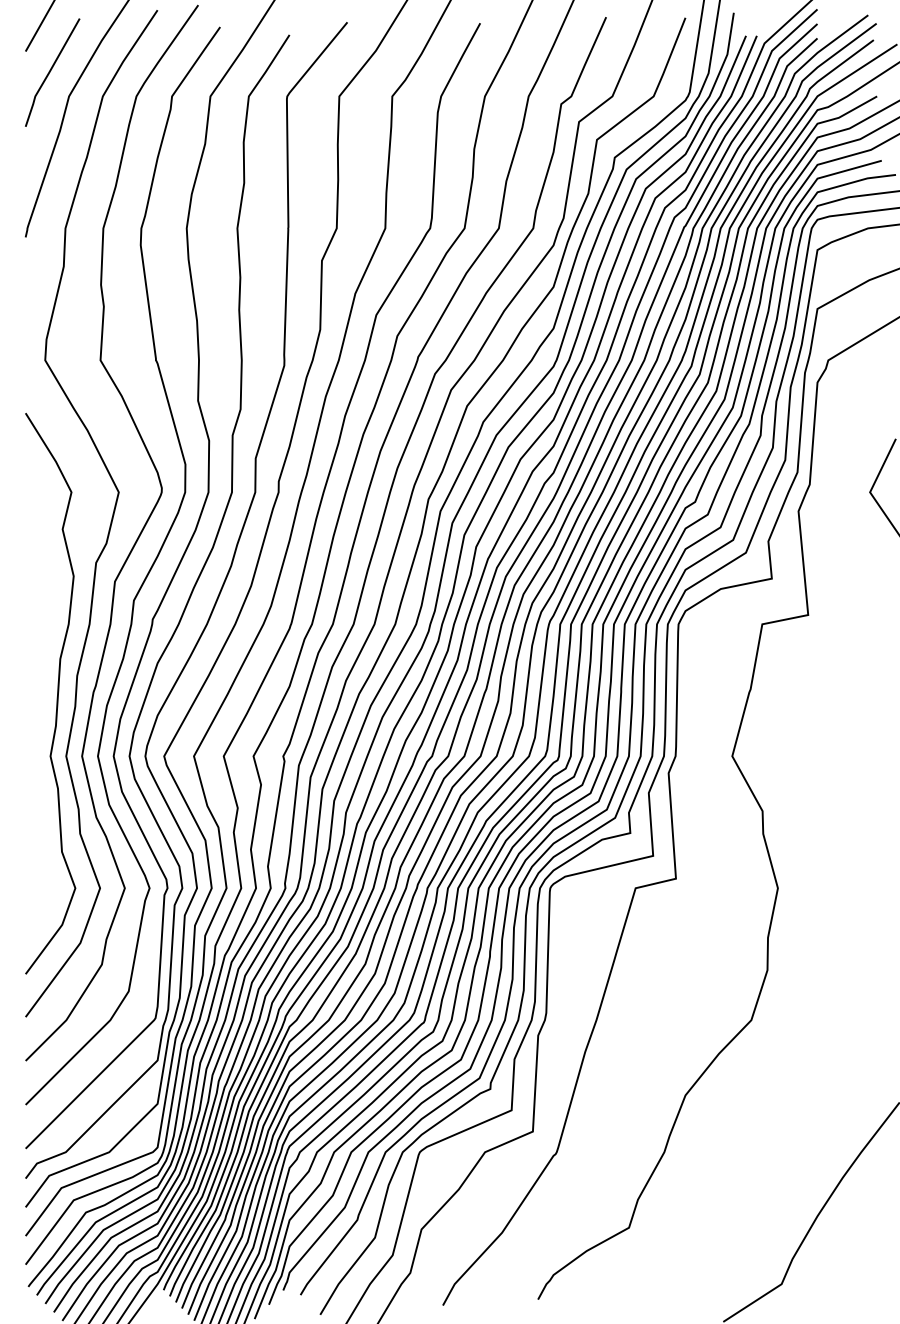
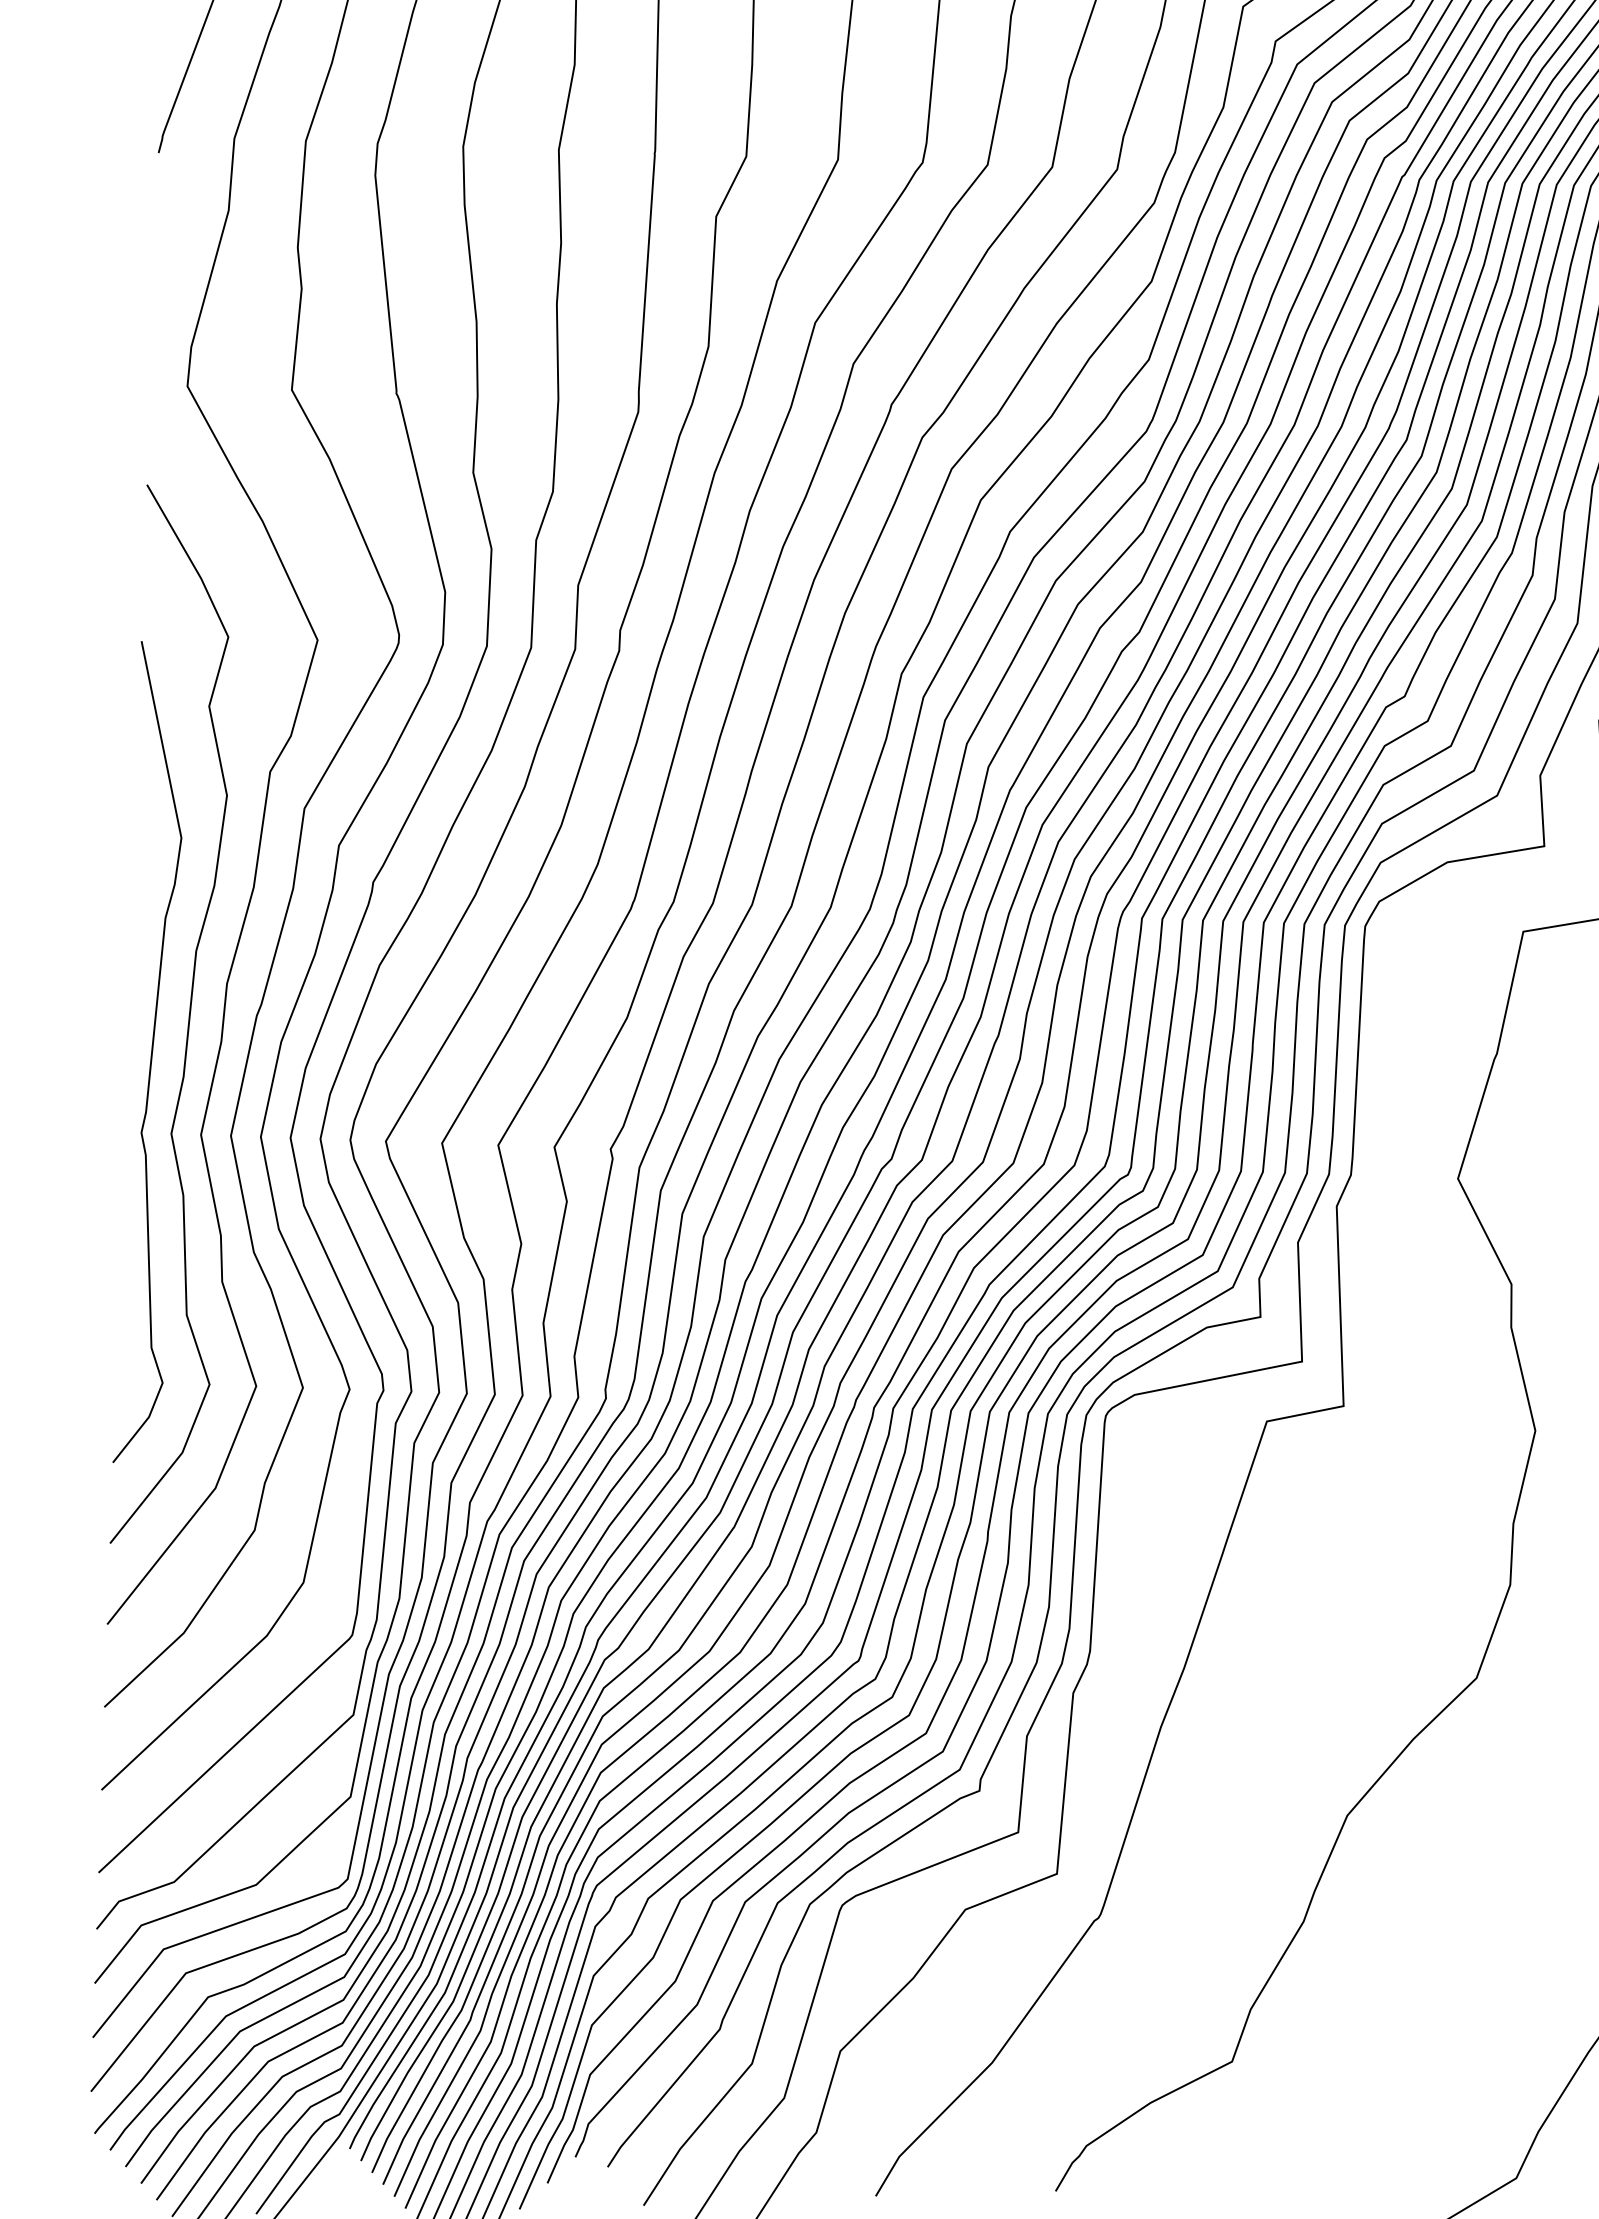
curve: (37, 713) -> (149, 1052), added

